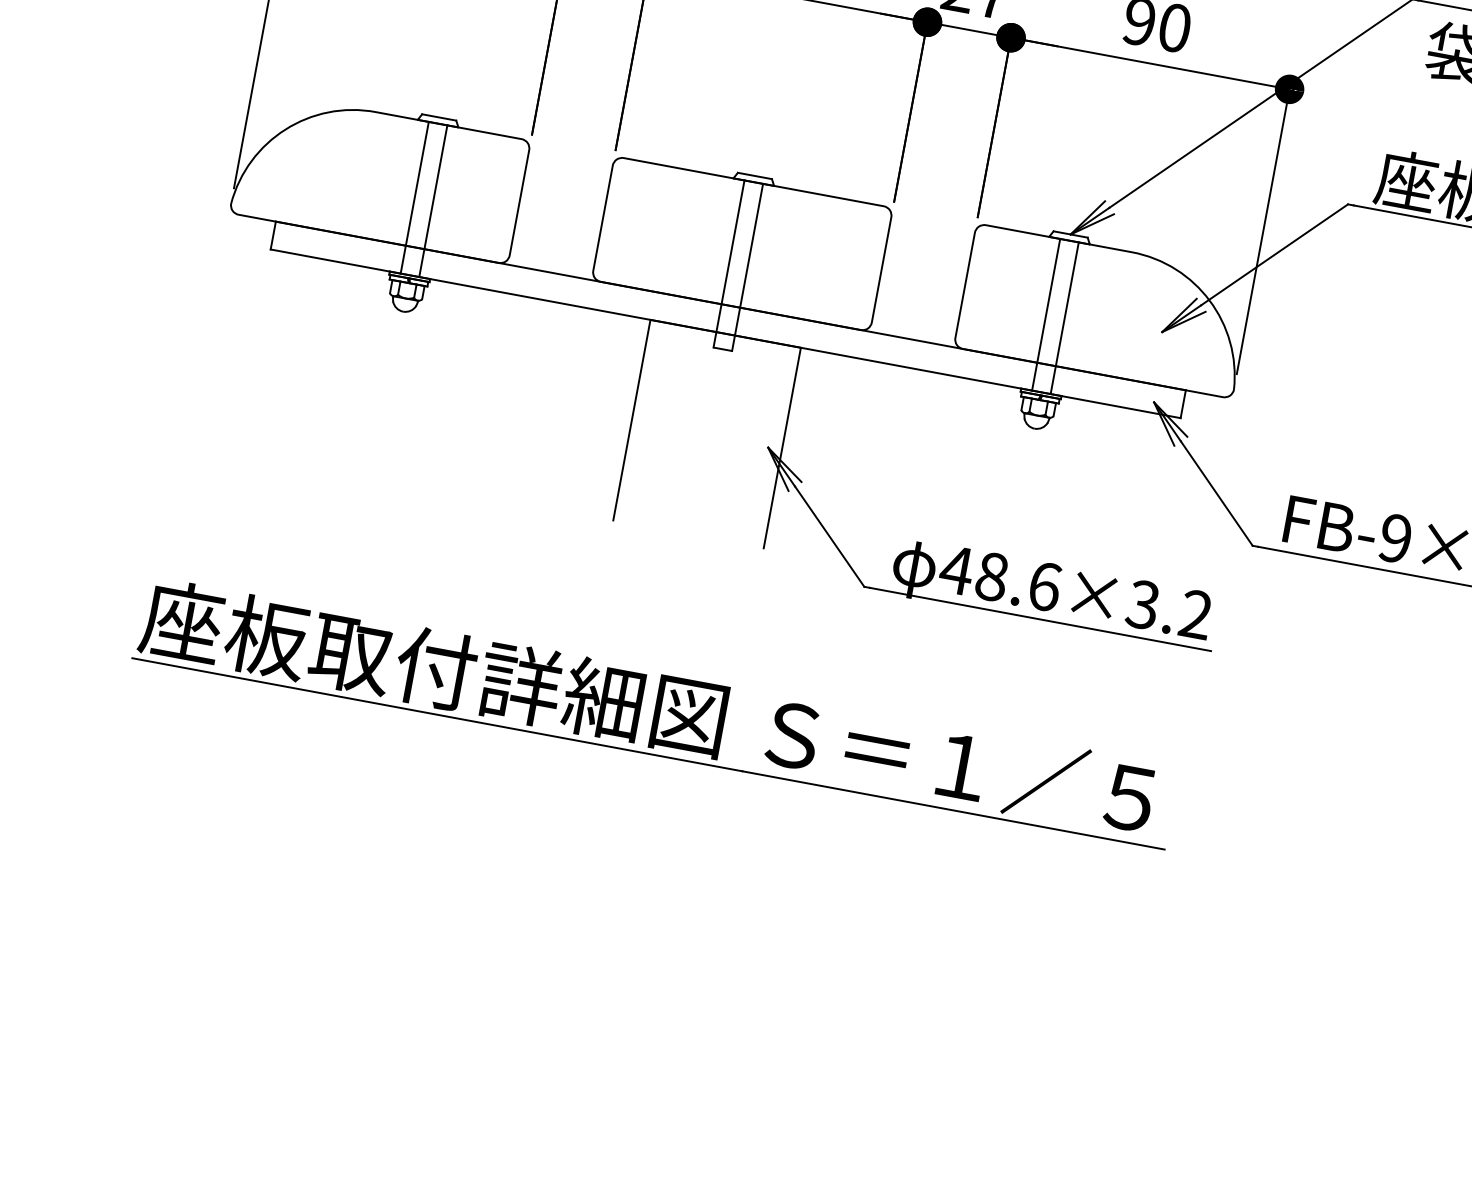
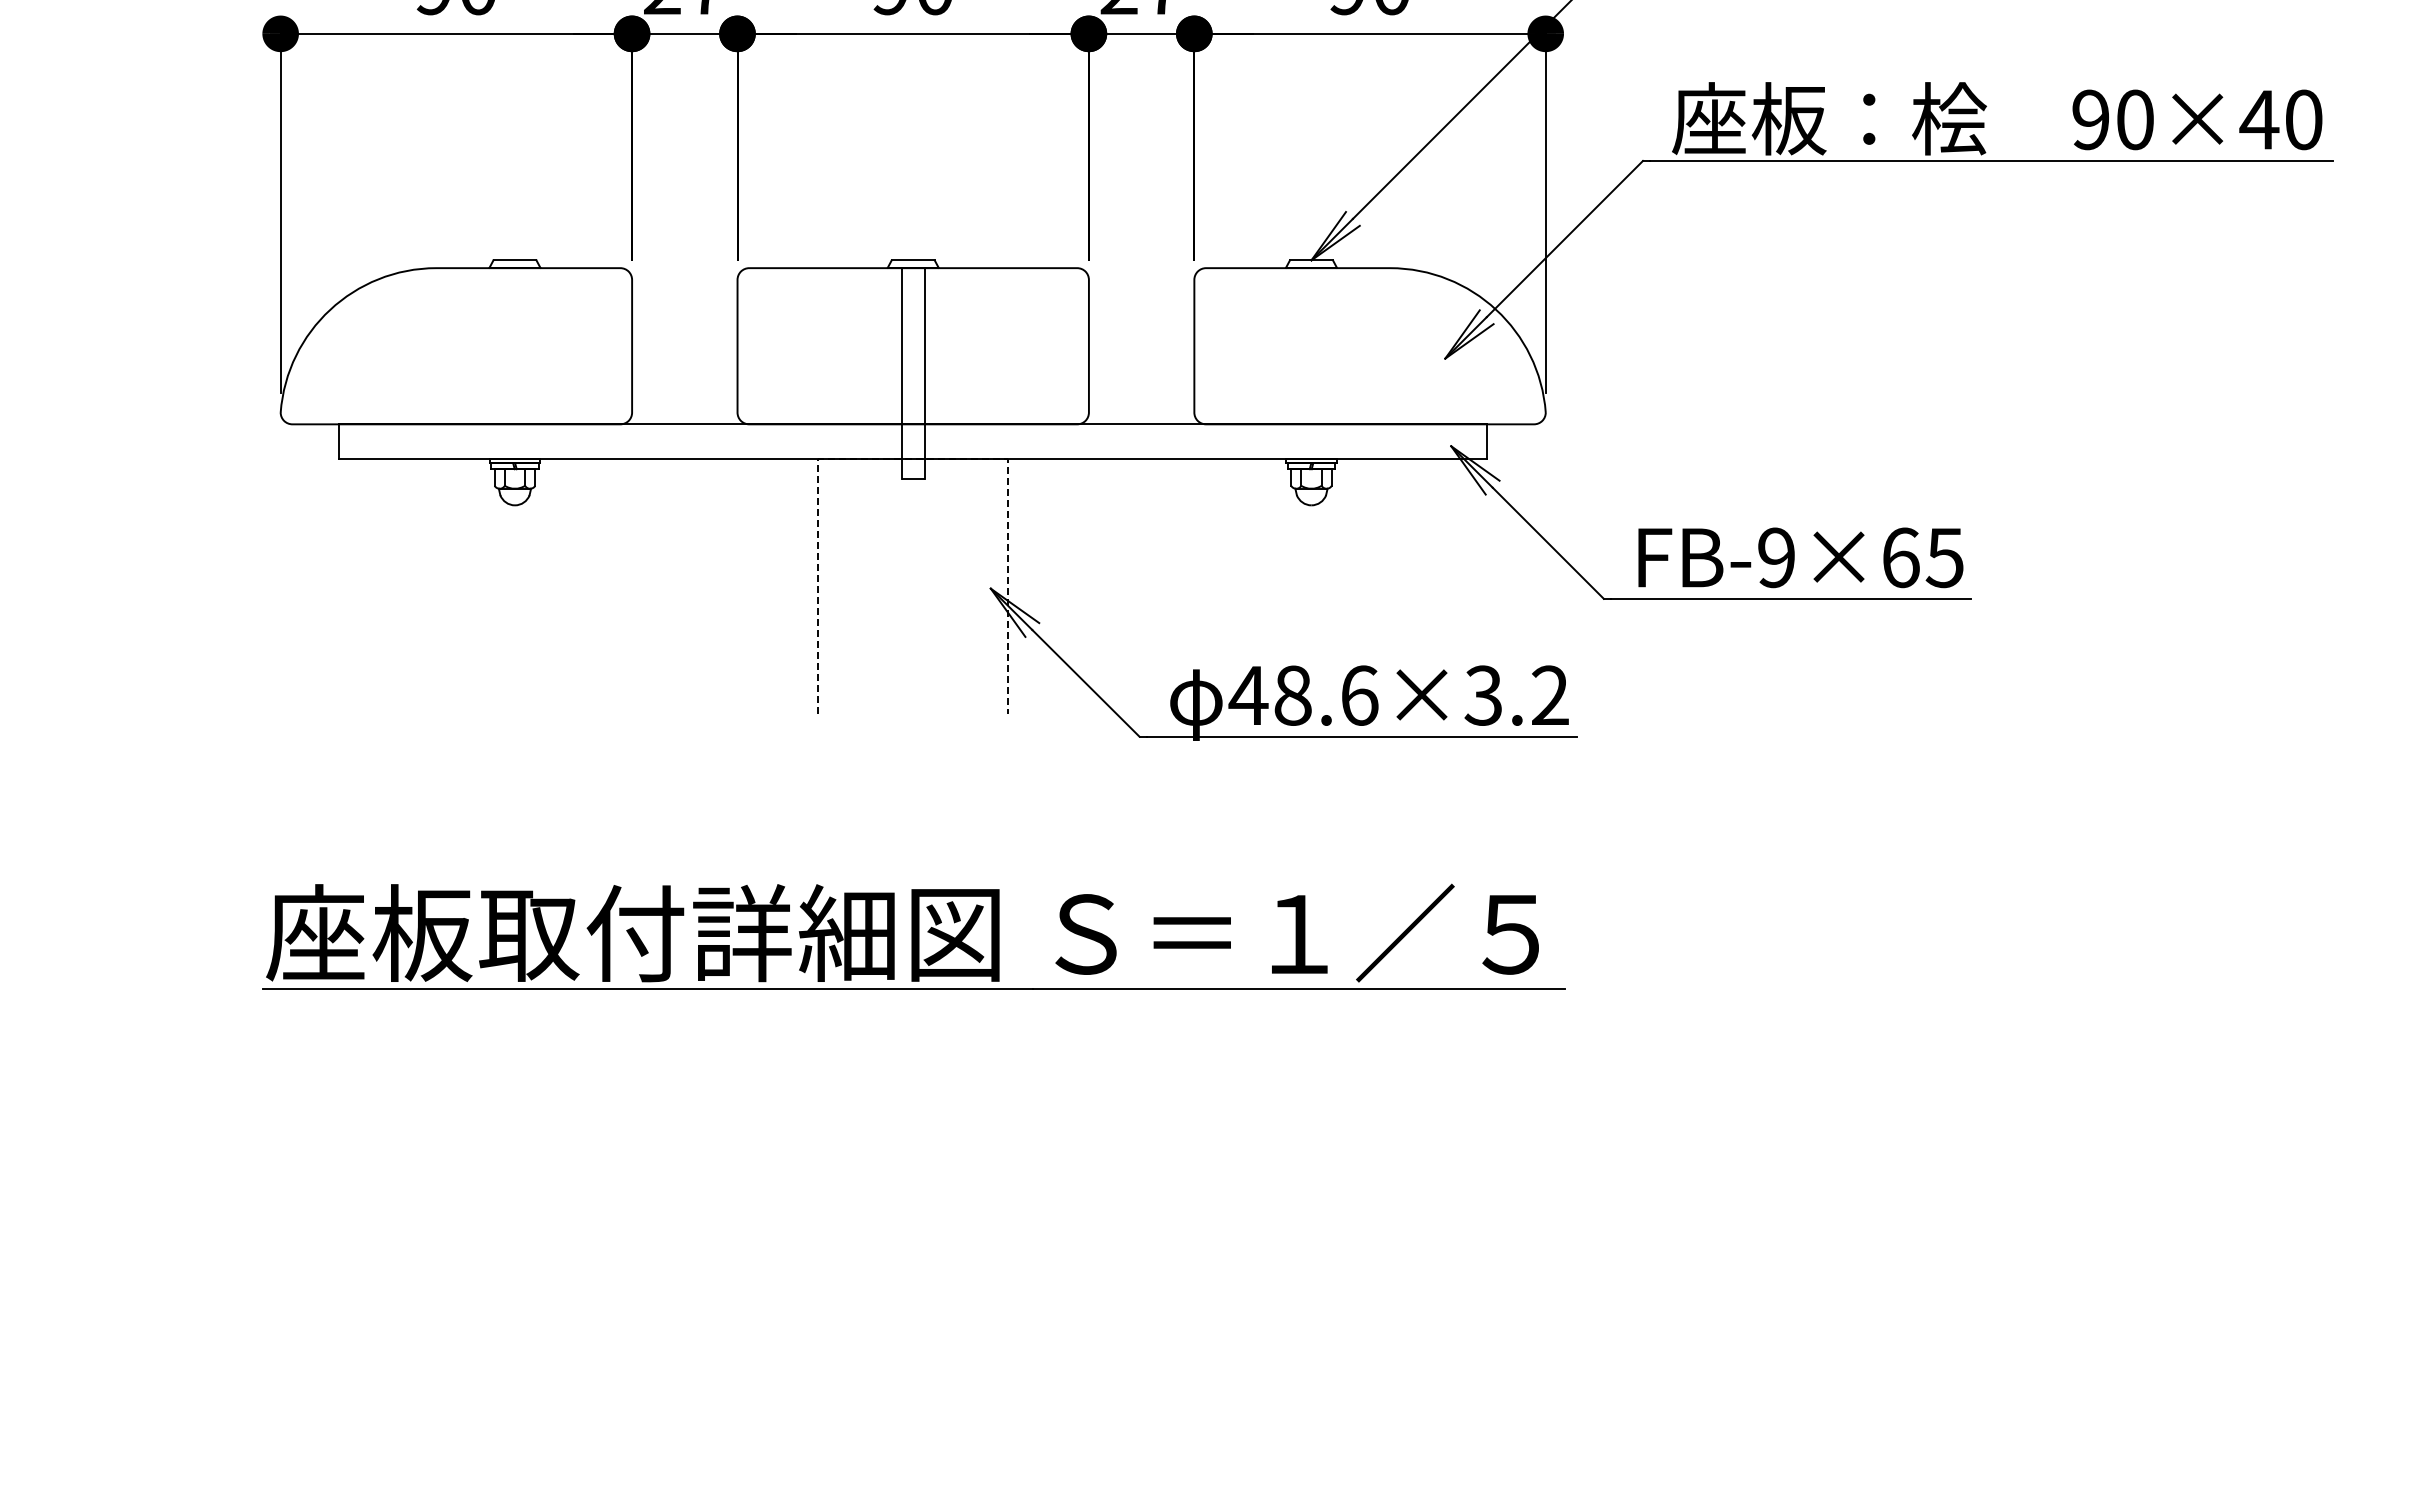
line: (414, 197) -> (503, 363), removed
line: (433, 200) -> (526, 363), removed
line: (1045, 314) -> (1299, 363), removed
line: (1065, 318) -> (1323, 363), removed
line: (725, 333) -> (913, 459), solid -> dashed

